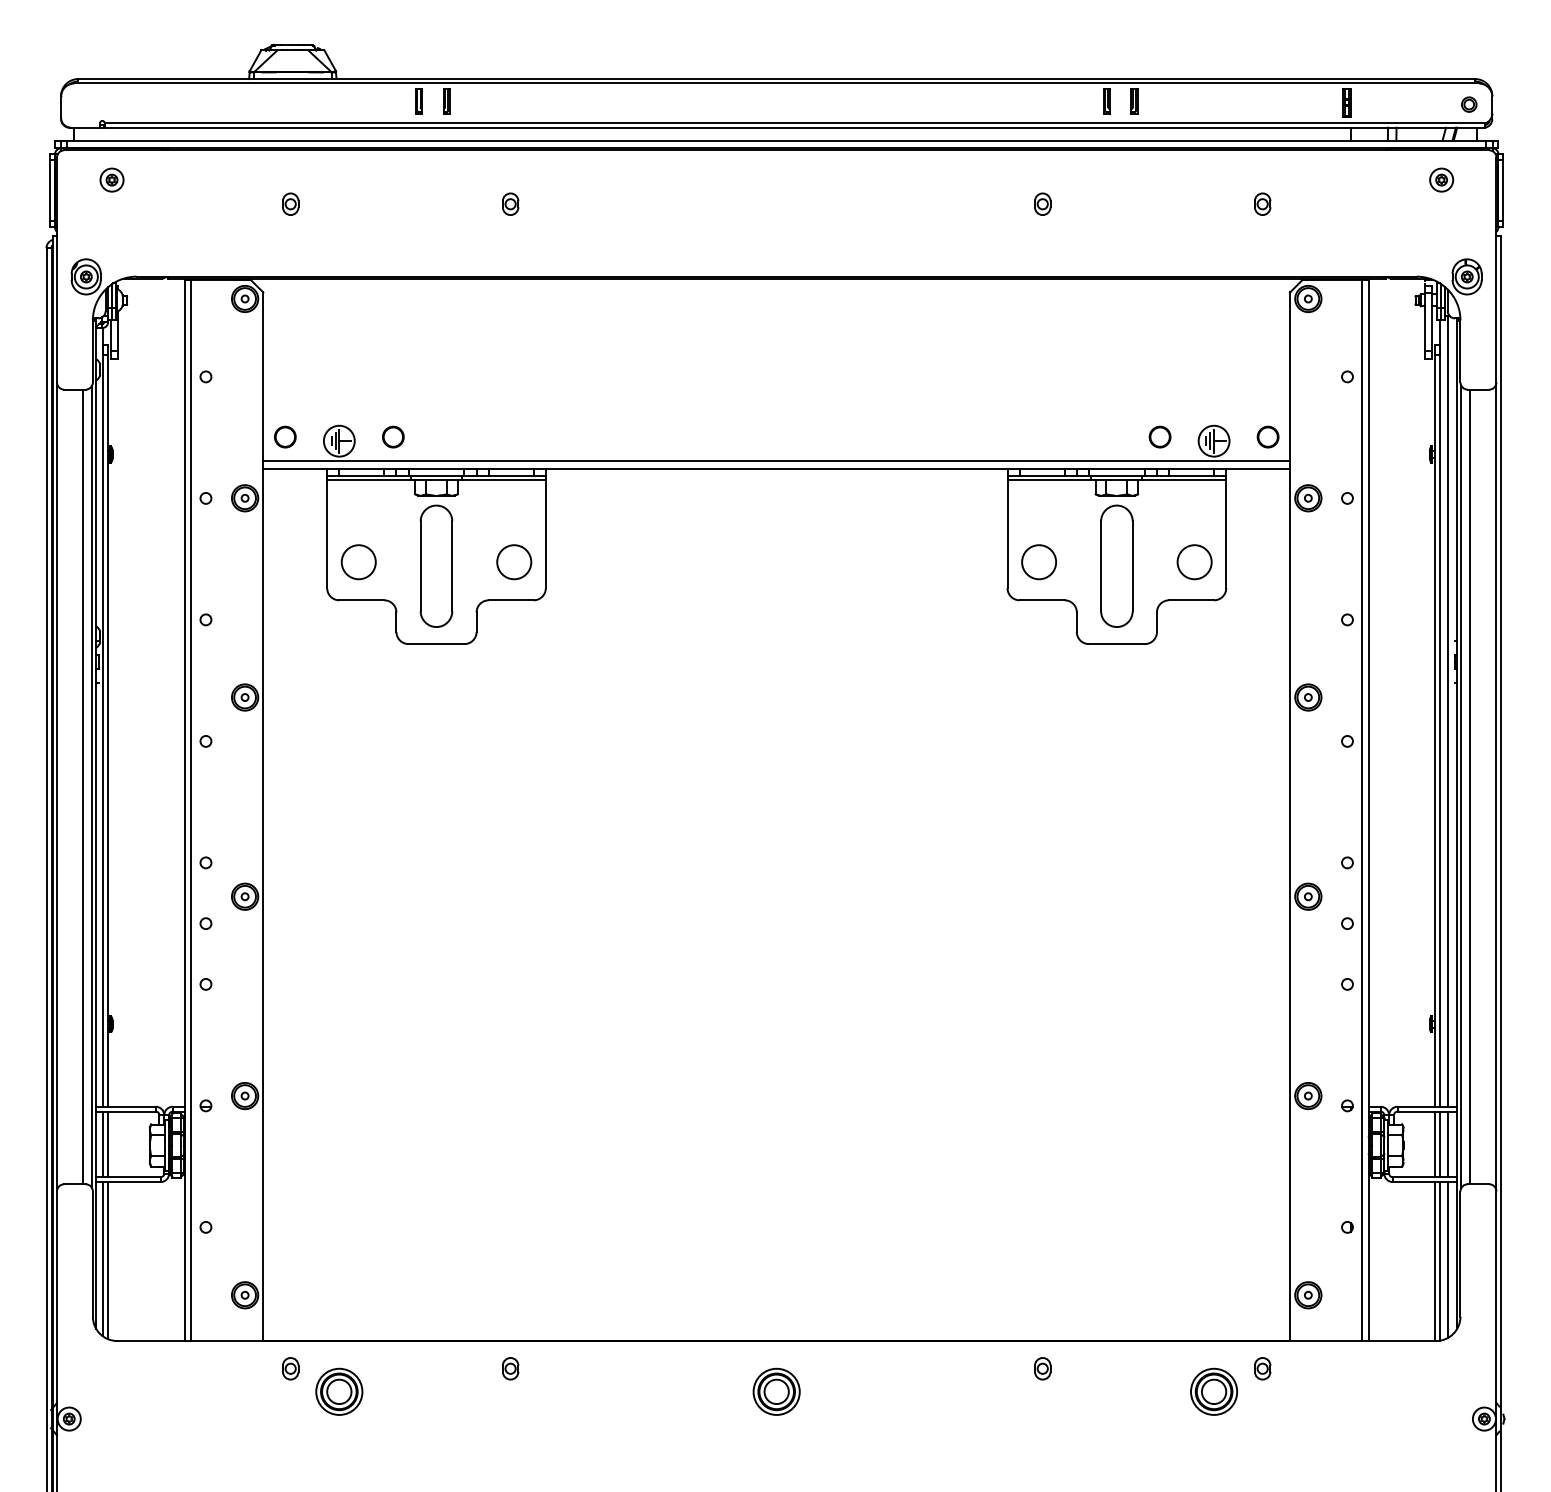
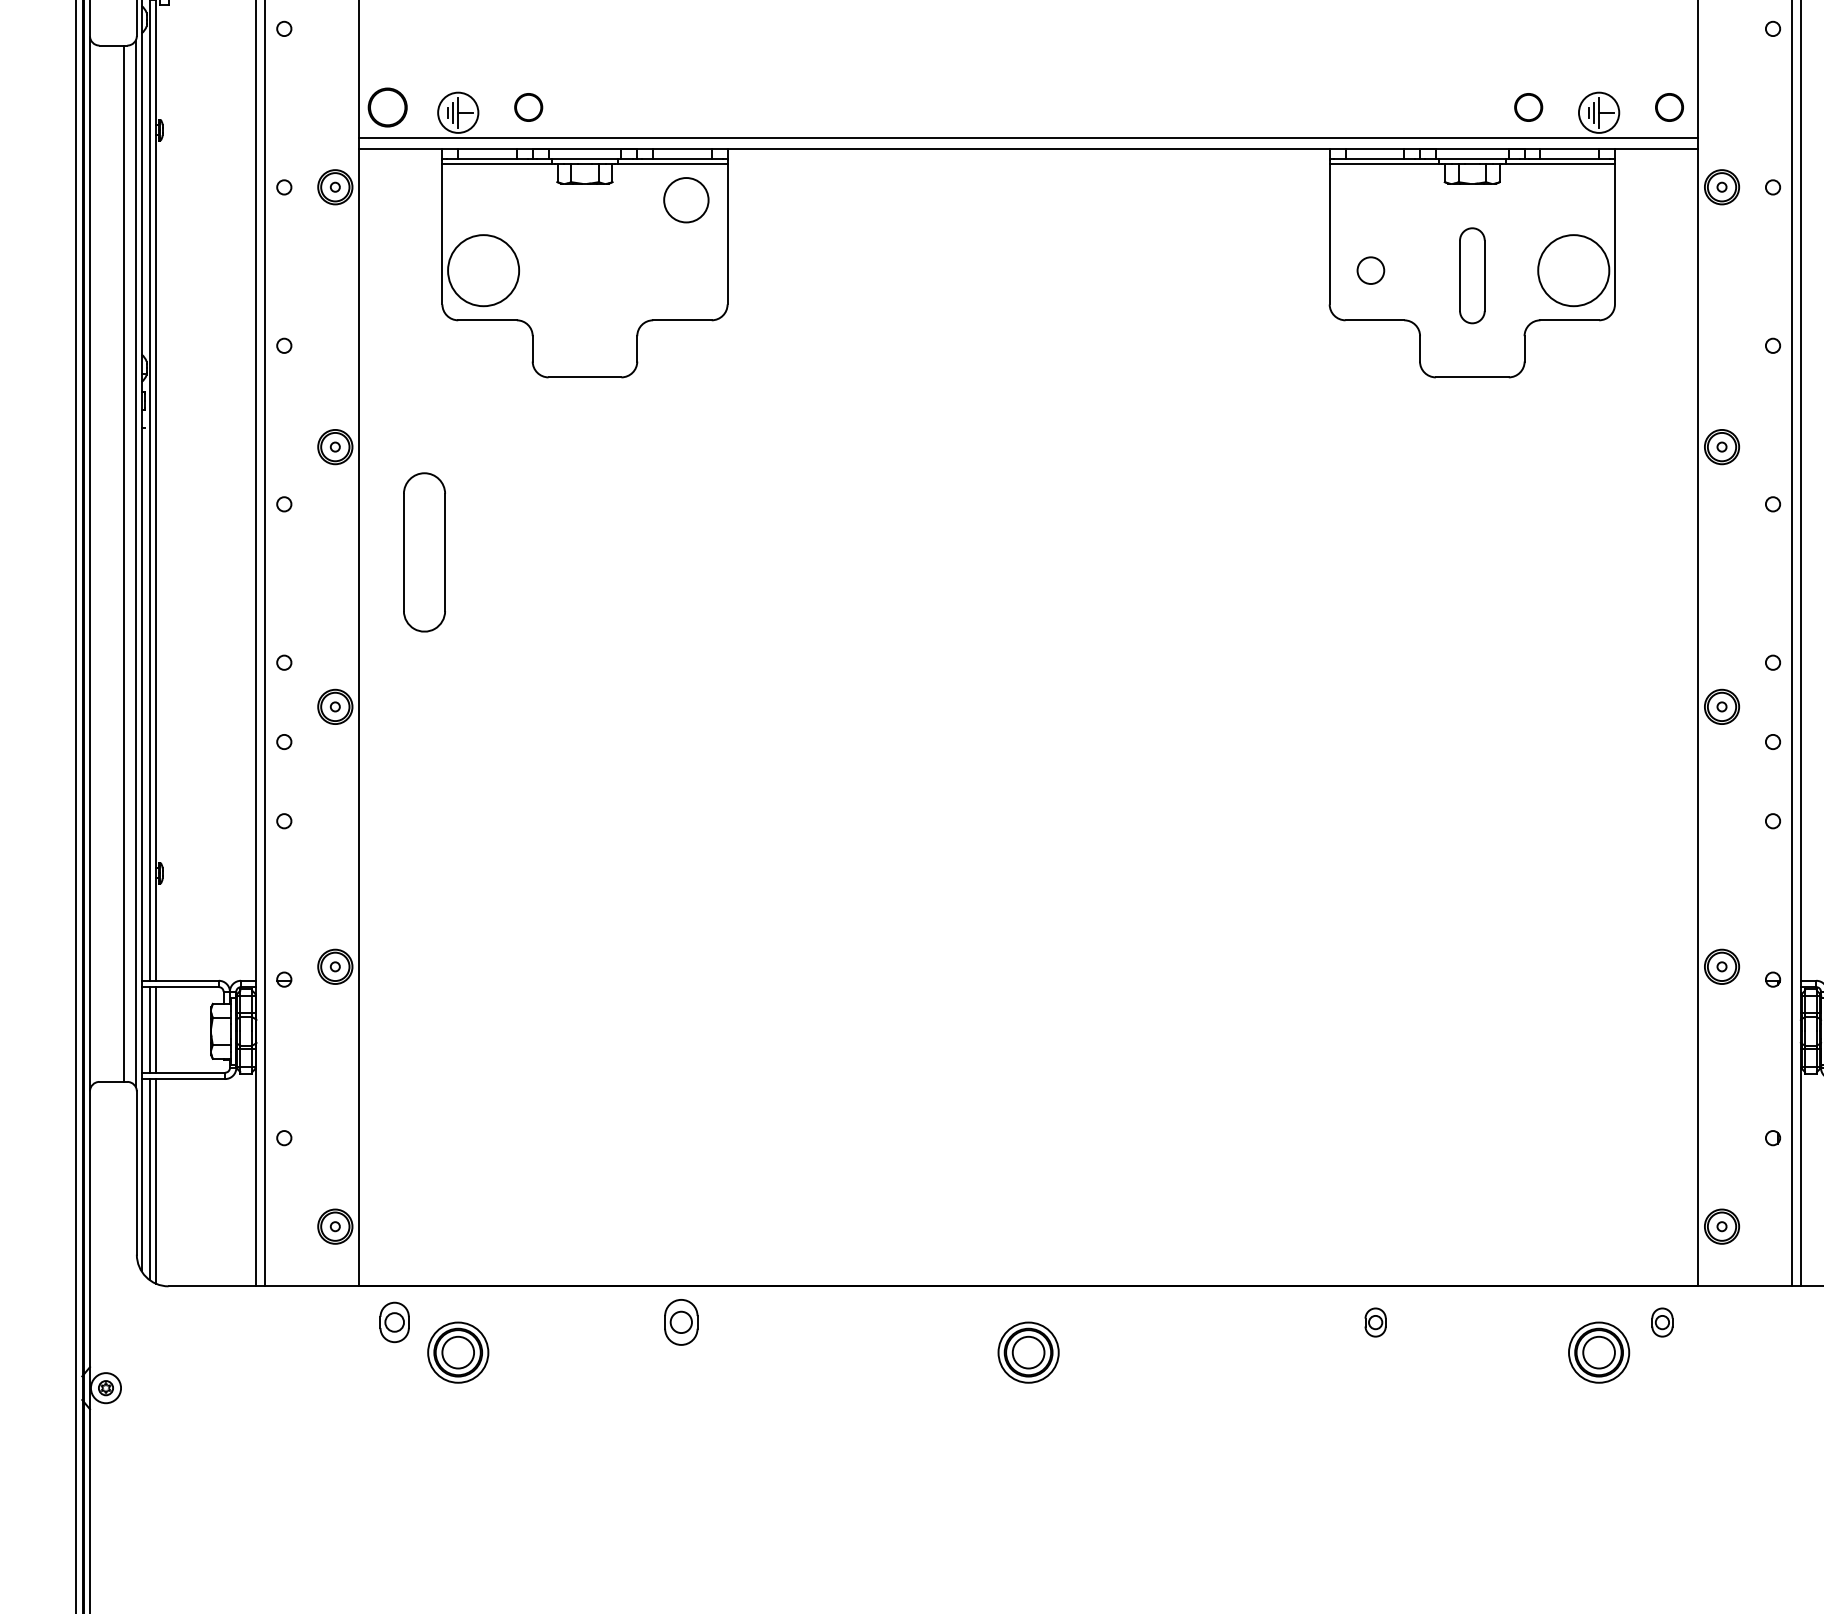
part: (285, 436) -> (388, 106), size x1.4
circle: (358, 562) -> (483, 270), size x1.6
circle: (514, 562) -> (686, 200), moved
circle: (1039, 562) -> (1371, 270), size x0.6
circle: (1194, 562) -> (1573, 270), size x1.6
part: (436, 565) -> (424, 551), moved
part: (1116, 565) -> (1471, 274), size x0.6
part: (290, 1368) -> (394, 1322), size x1.4
part: (510, 1368) -> (681, 1322), size x1.6

